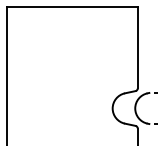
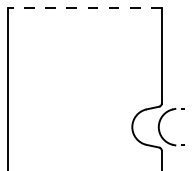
line: (71, 6) -> (84, 7), solid -> dashed

